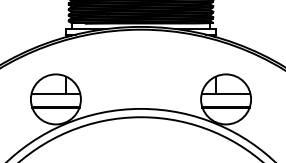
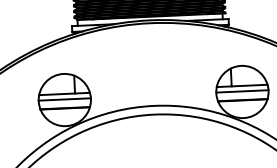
line: (55, 98) -> (64, 99), added
line: (226, 98) -> (242, 90), added

